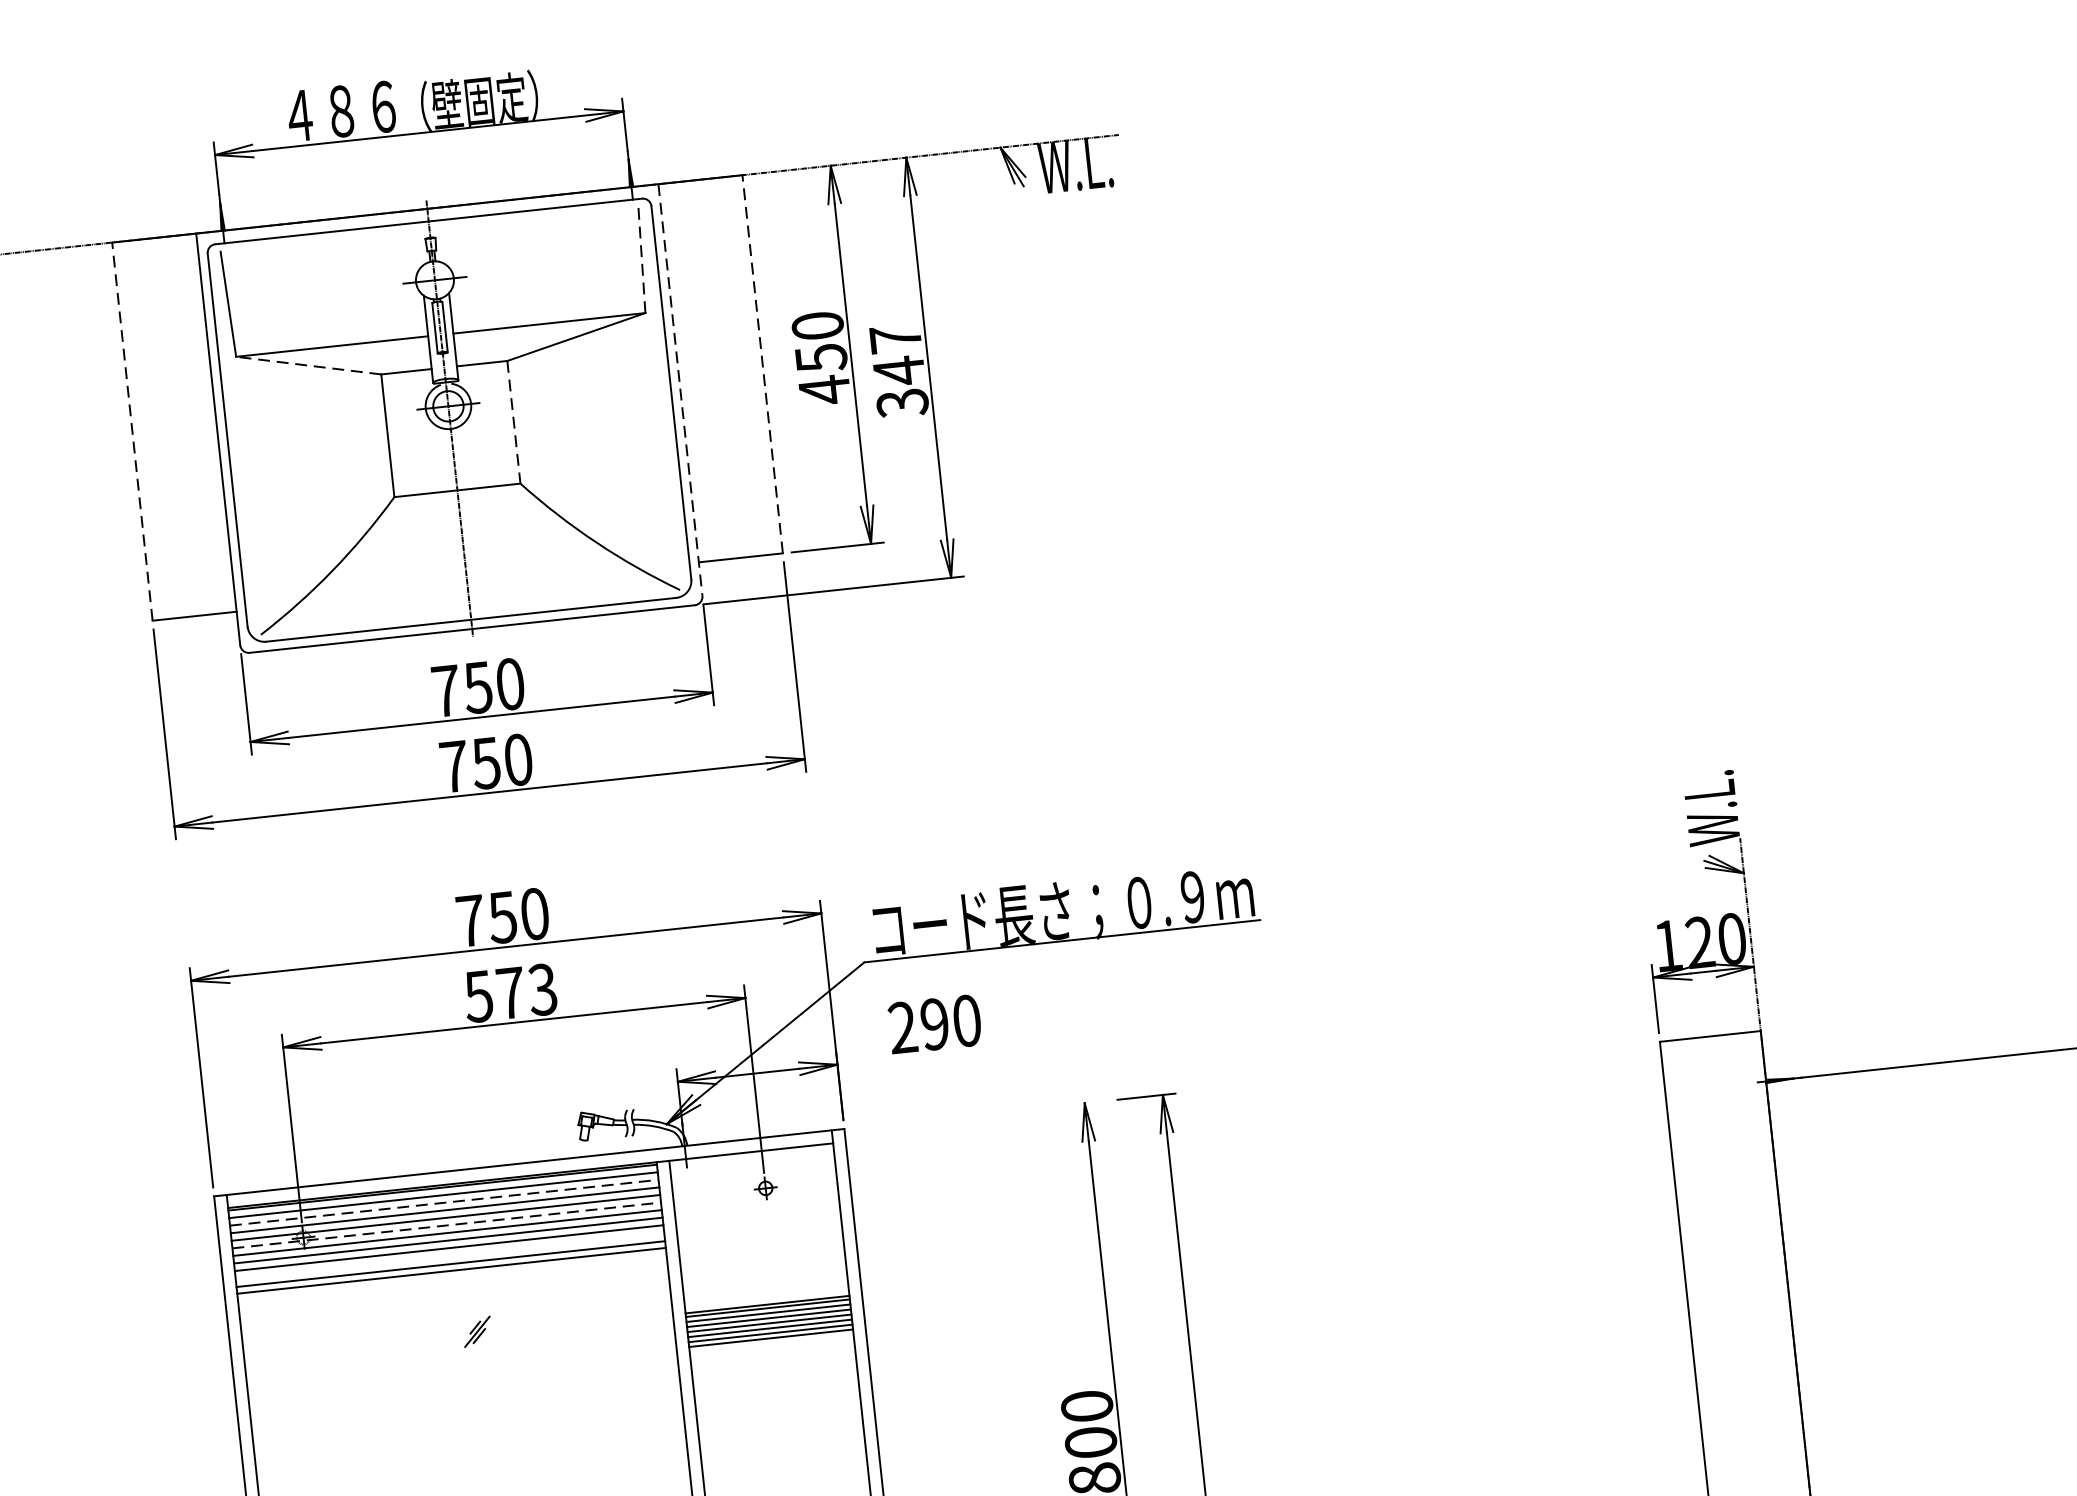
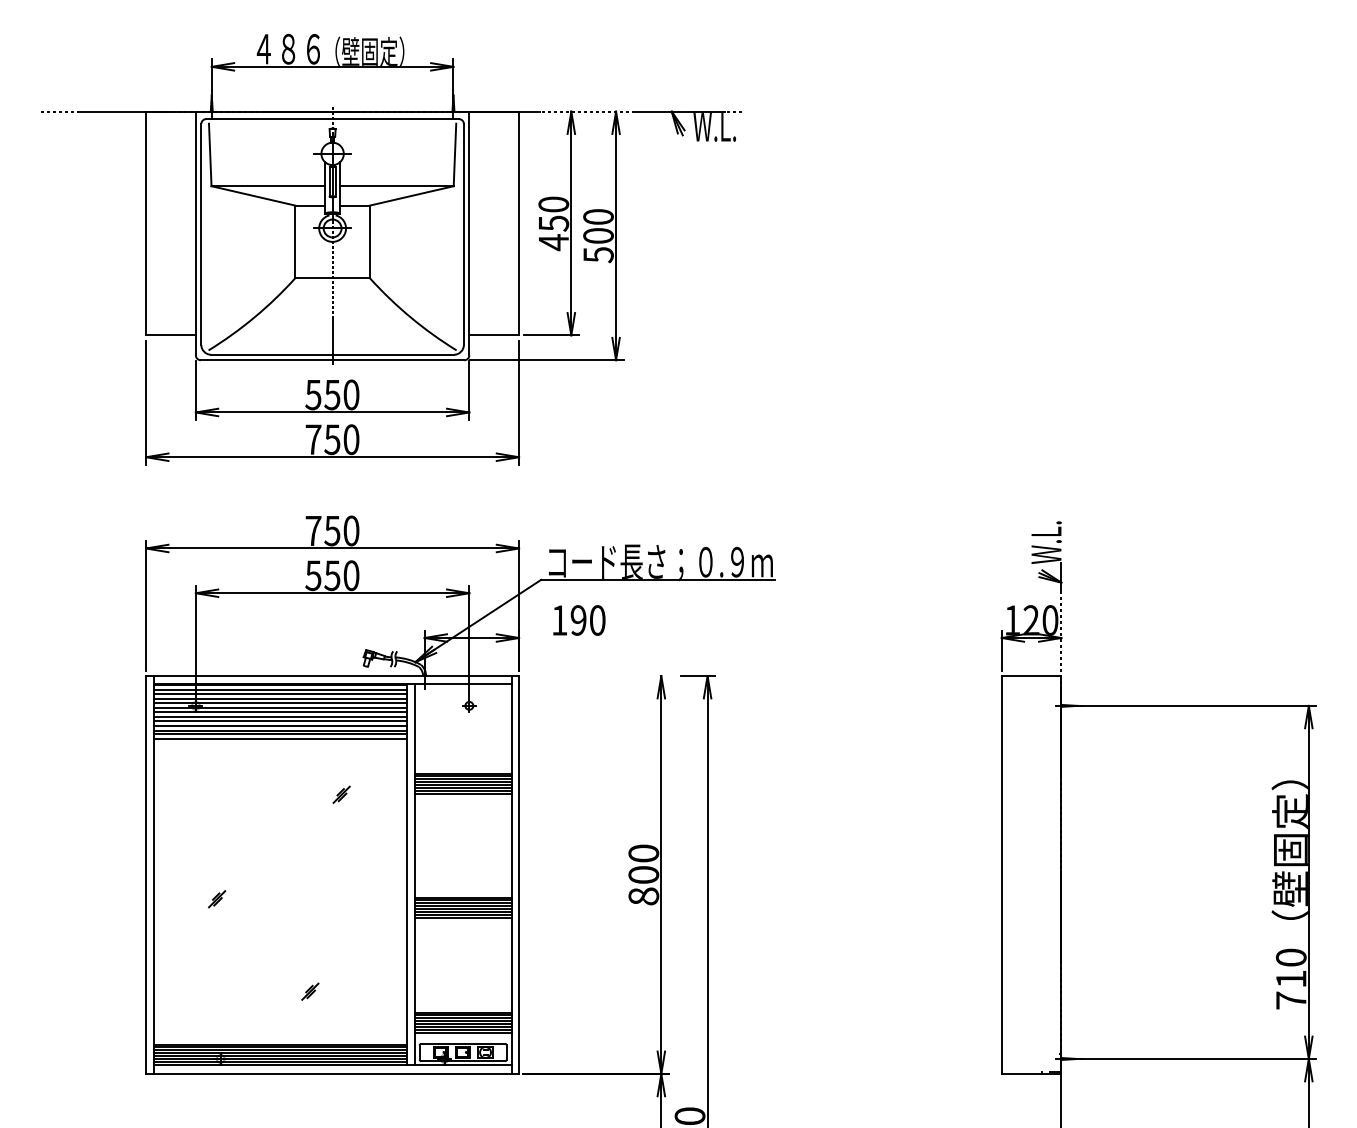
line: (642, 259) -> (455, 154), dashed -> solid
line: (763, 364) -> (519, 223), dashed -> solid
line: (307, 365) -> (252, 195), dashed -> solid
text: (898, 370) -> (598, 235), 347 -> 500
line: (680, 390) -> (469, 233), dashed -> solid
line: (513, 423) -> (369, 242), dashed -> solid
line: (133, 431) -> (146, 223), dashed -> solid
text: (446, 692) -> (313, 395), 750 -> 550
text: (526, 991) -> (341, 575), 573 -> 550
text: (902, 1027) -> (559, 620), 290 -> 190
line: (444, 1203) -> (280, 694), dashed -> solid
line: (446, 1225) -> (280, 707), dashed -> solid
line: (450, 1255) -> (280, 725), added
line: (452, 1277) -> (280, 738), added
part: (477, 1331) -> (341, 794), moved

